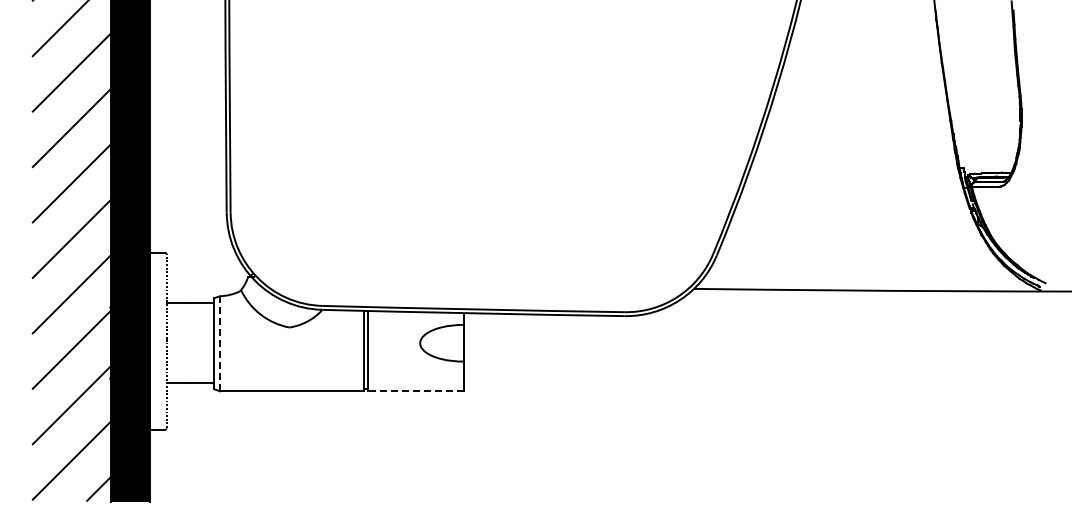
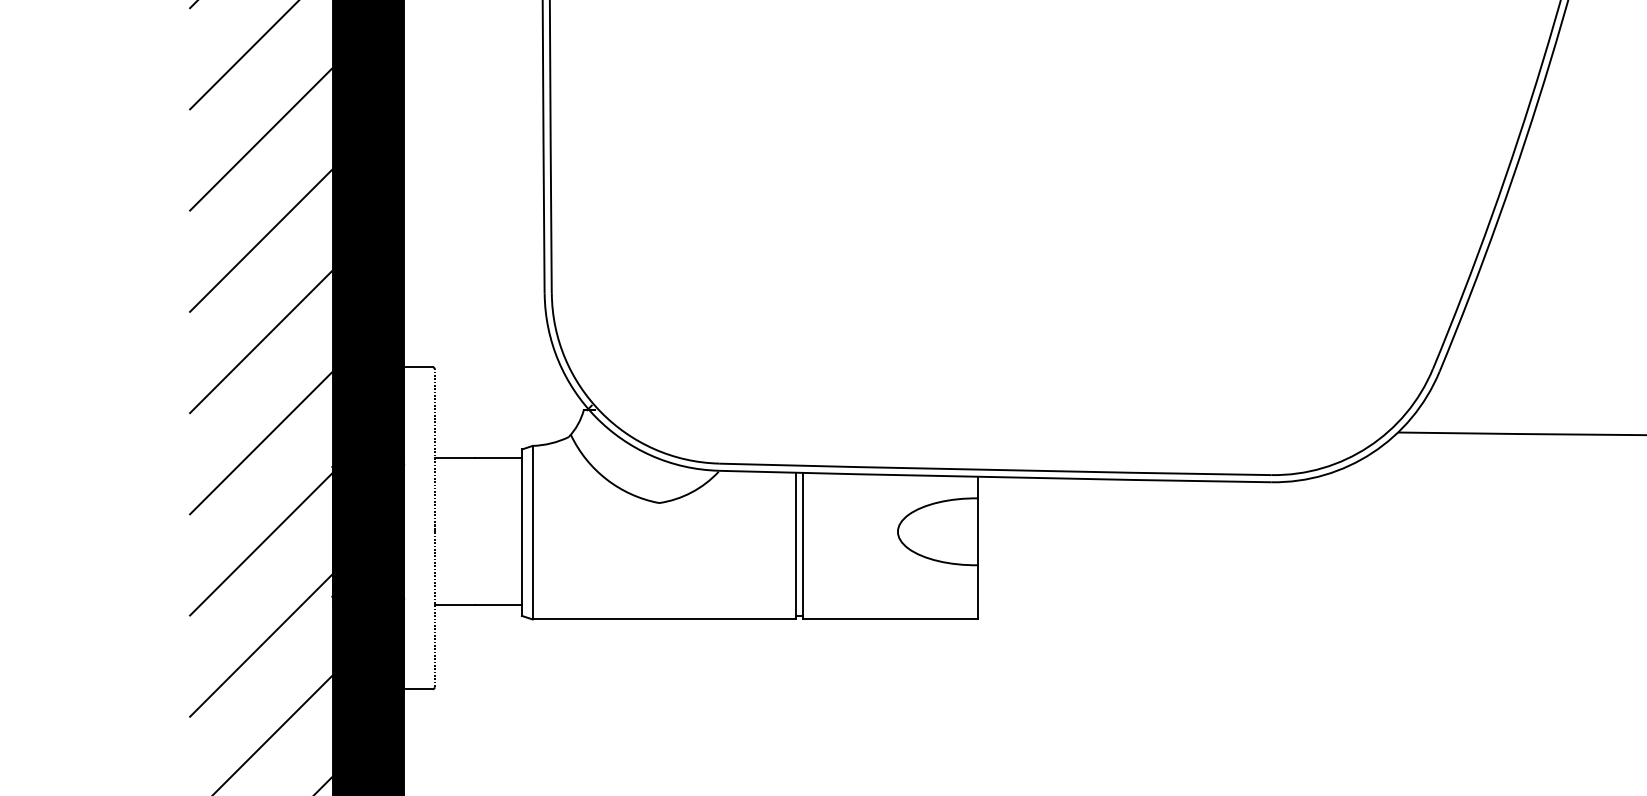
line: (220, 343) -> (533, 532), dashed -> solid
line: (415, 391) -> (889, 619), dashed -> solid

